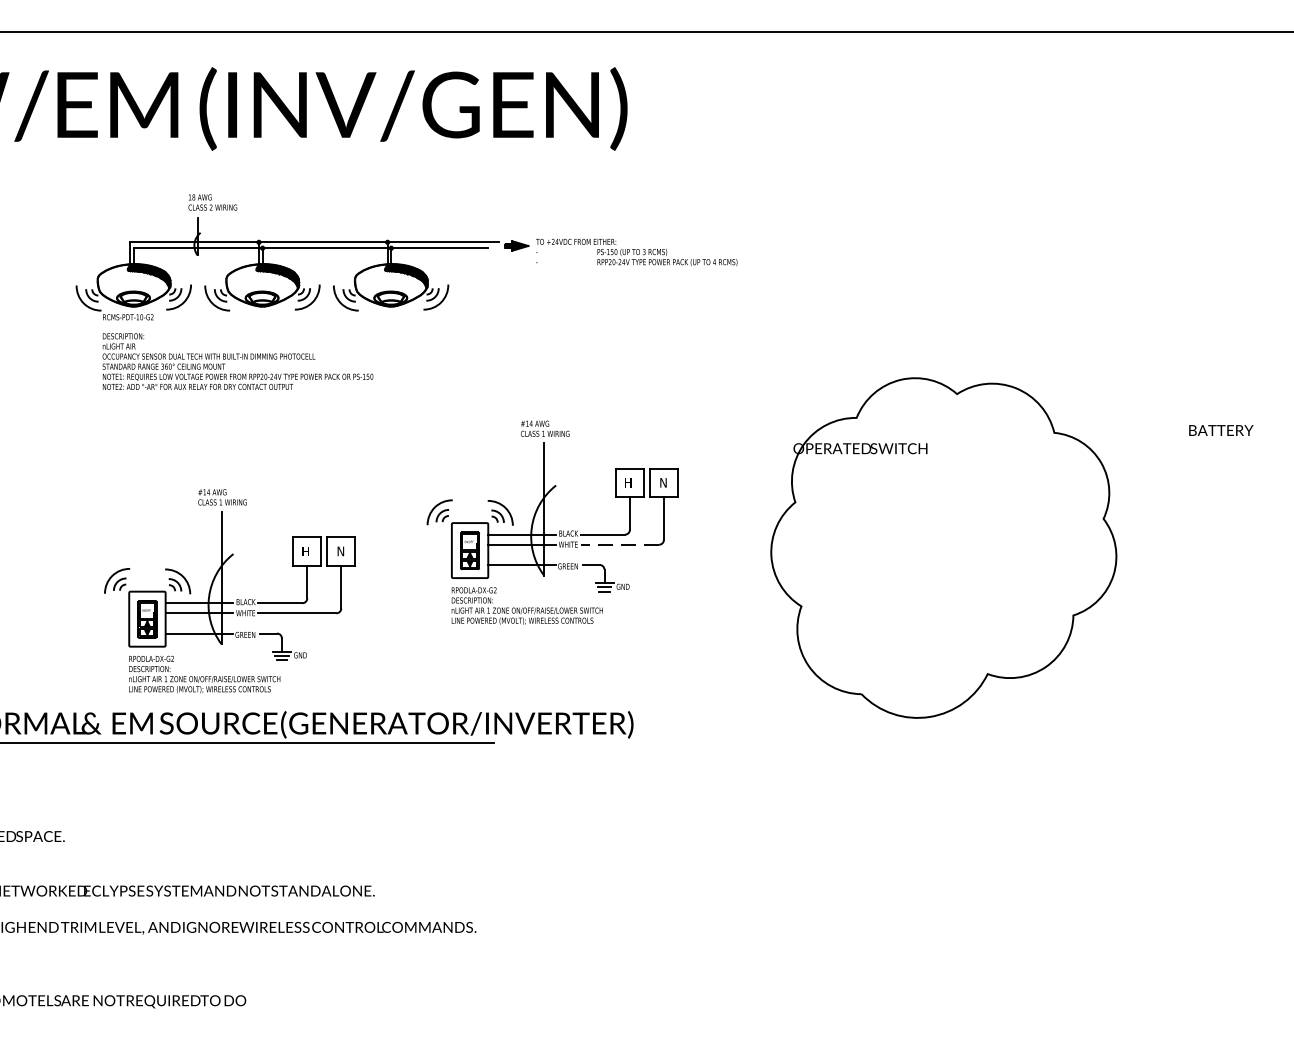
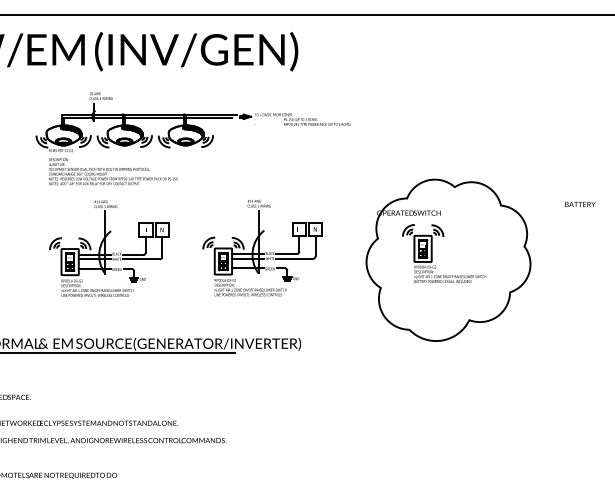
part: (910, 533) -> (432, 253), added
line: (619, 544) -> (294, 258), dashed -> solid
part: (230, 590) -> (109, 248), moved

